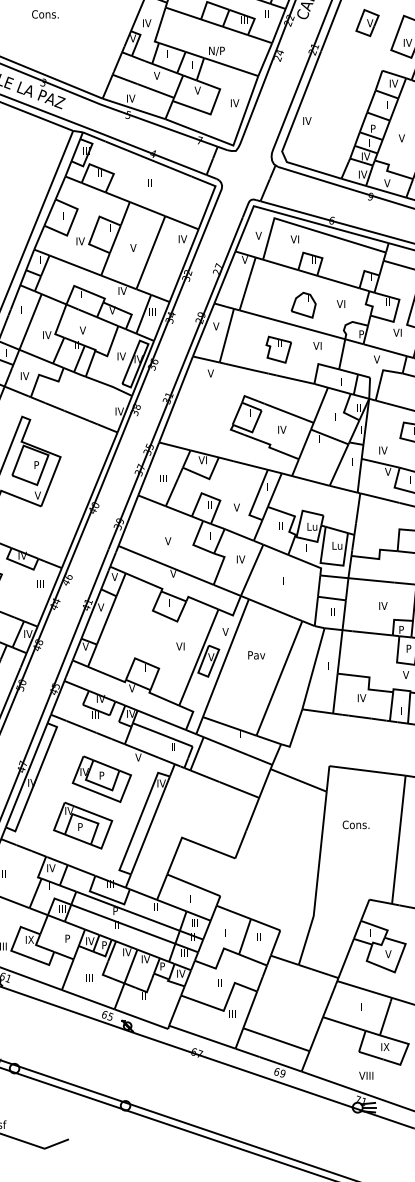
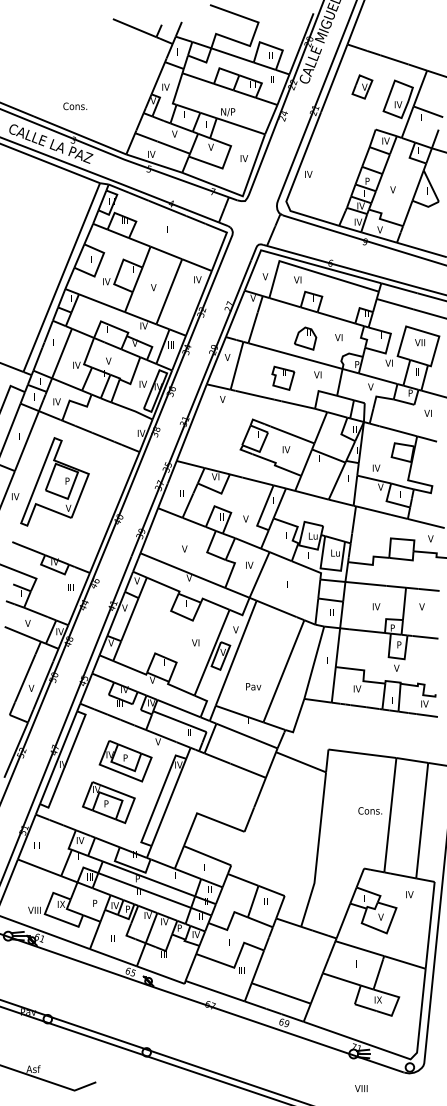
text: (45, 14) -> (75, 106), moved
text: (256, 655) -> (253, 686), moved
text: (356, 824) -> (370, 810), moved
text: (366, 1075) -> (361, 1088), moved

